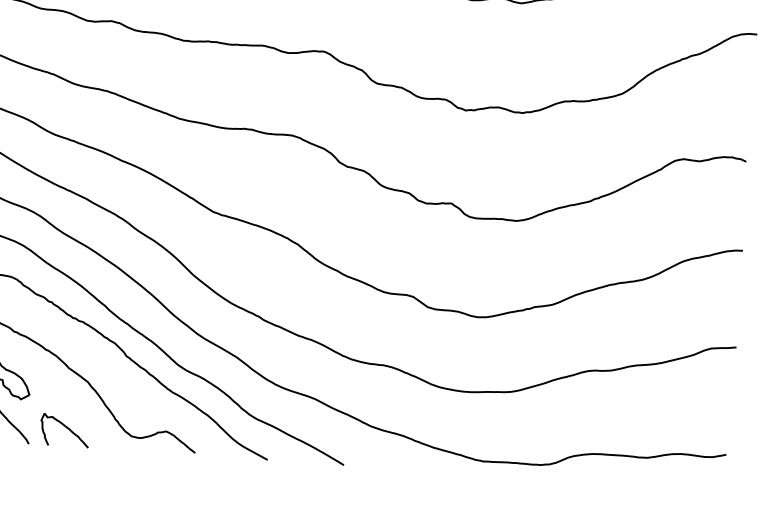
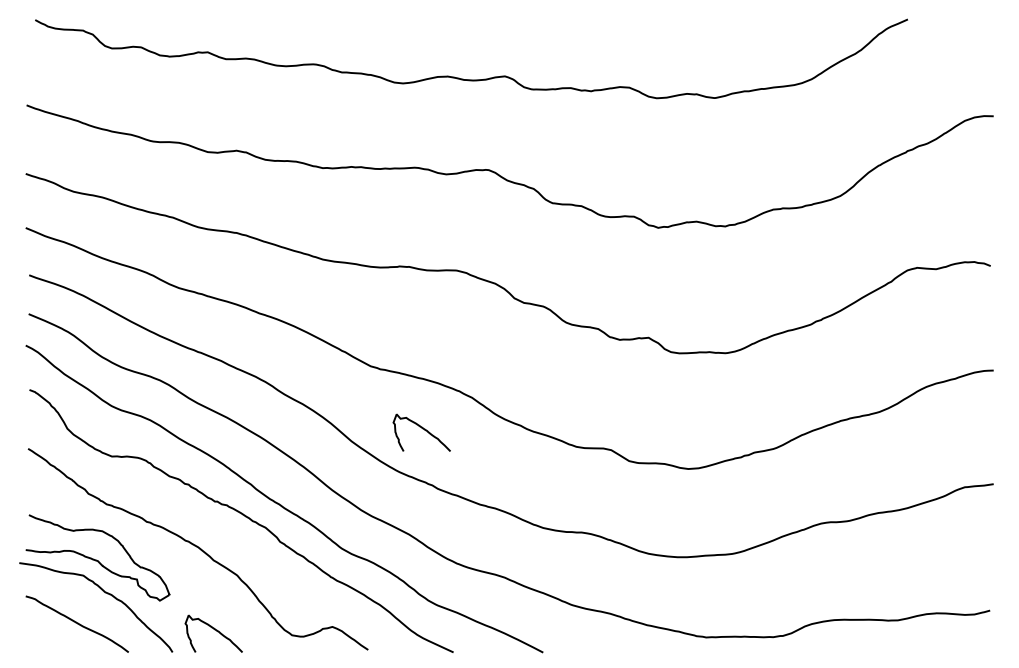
curve: (253, 268) -> (422, 429), added

